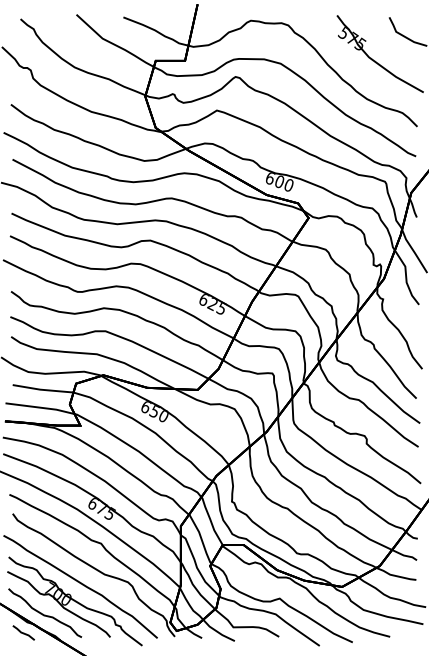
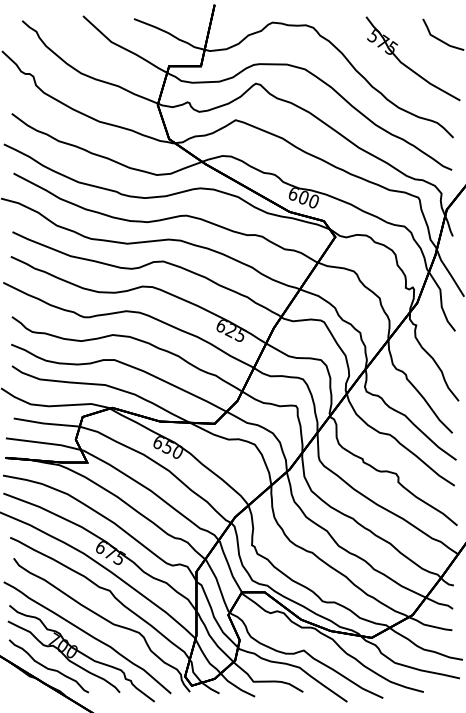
line: (23, 632) -> (25, 687), removed

